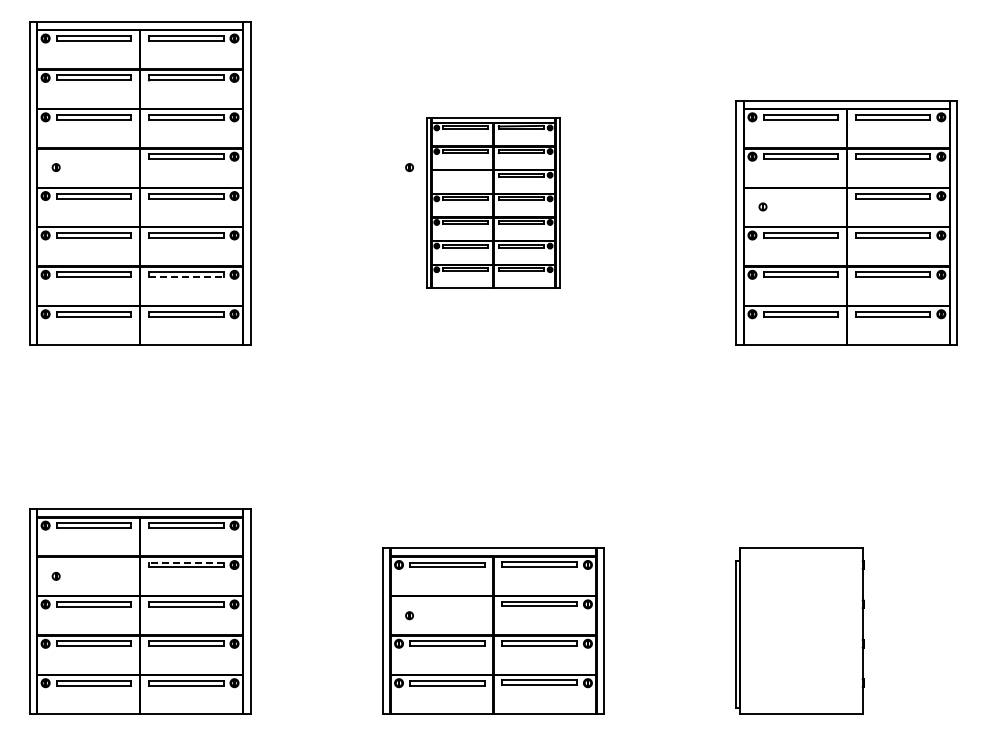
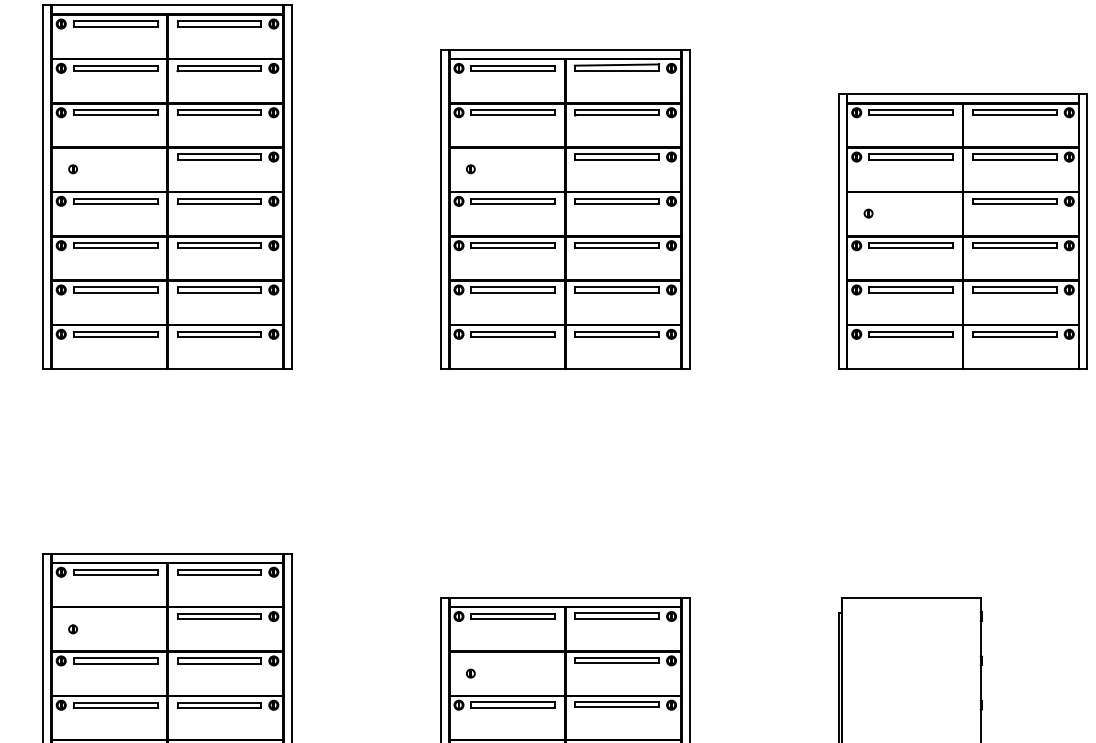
part: (493, 202) -> (565, 208), size x1.67
line: (186, 277) -> (219, 292), dashed -> solid
line: (185, 562) -> (218, 613), dashed -> solid

